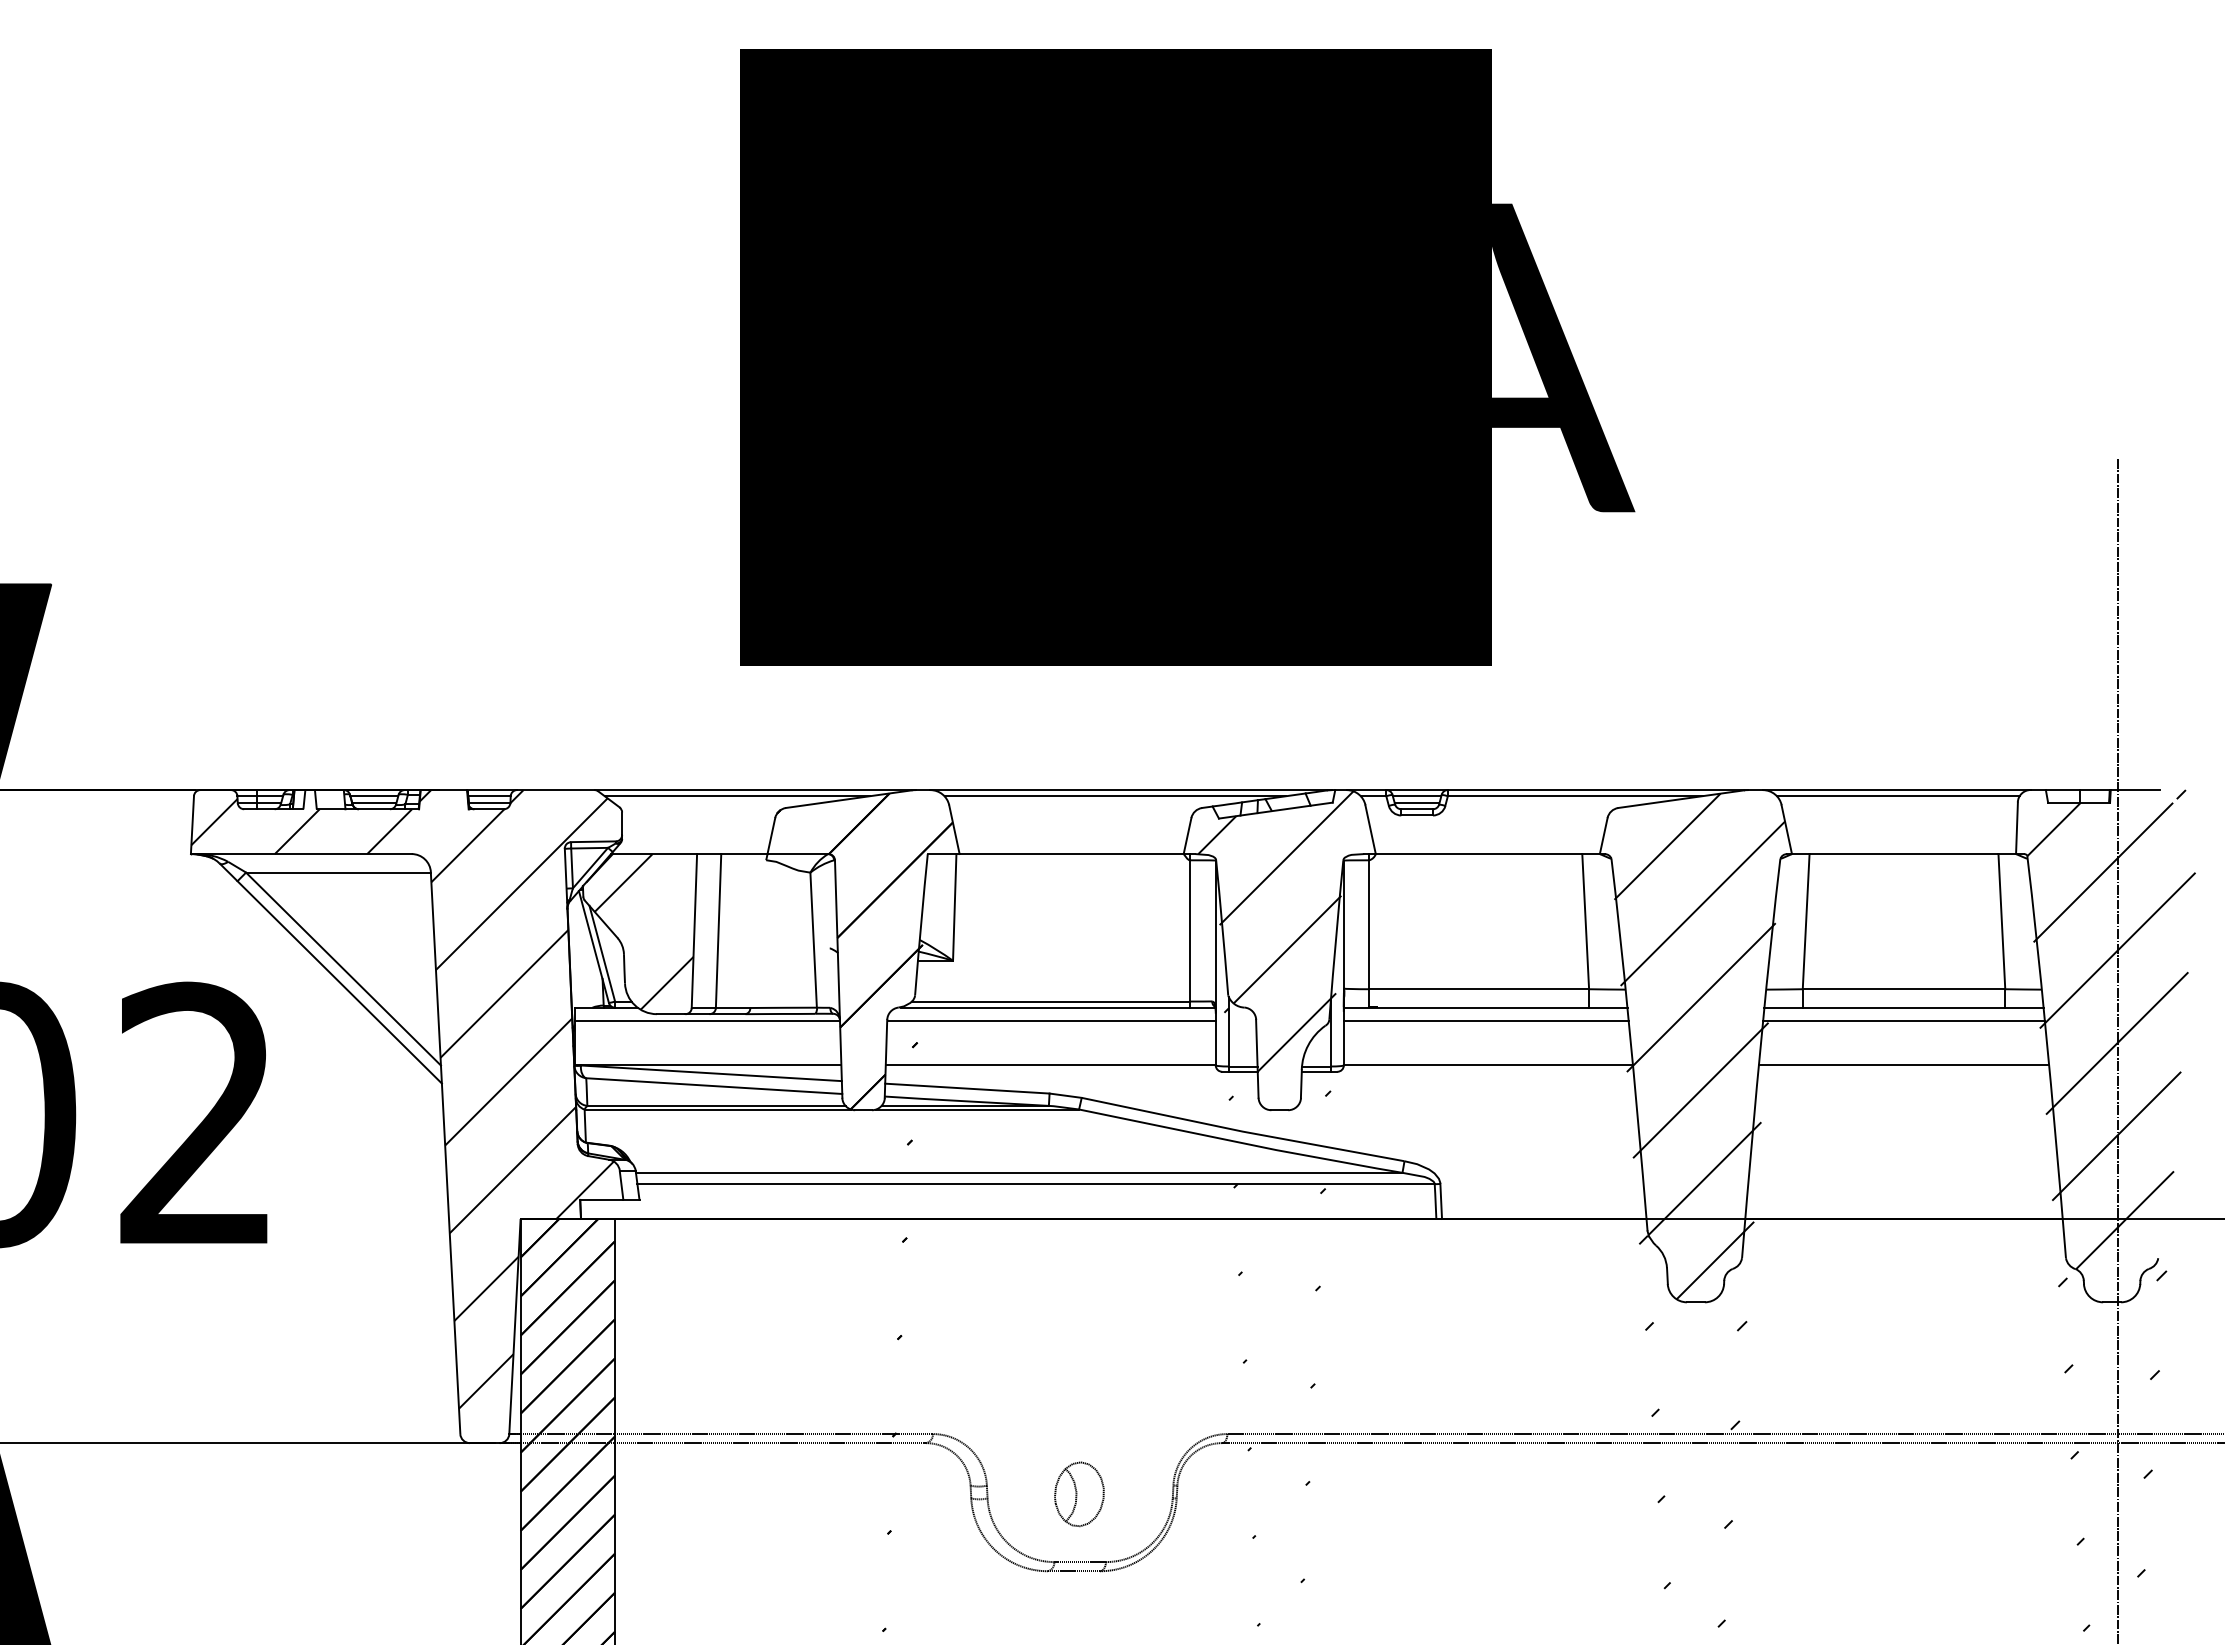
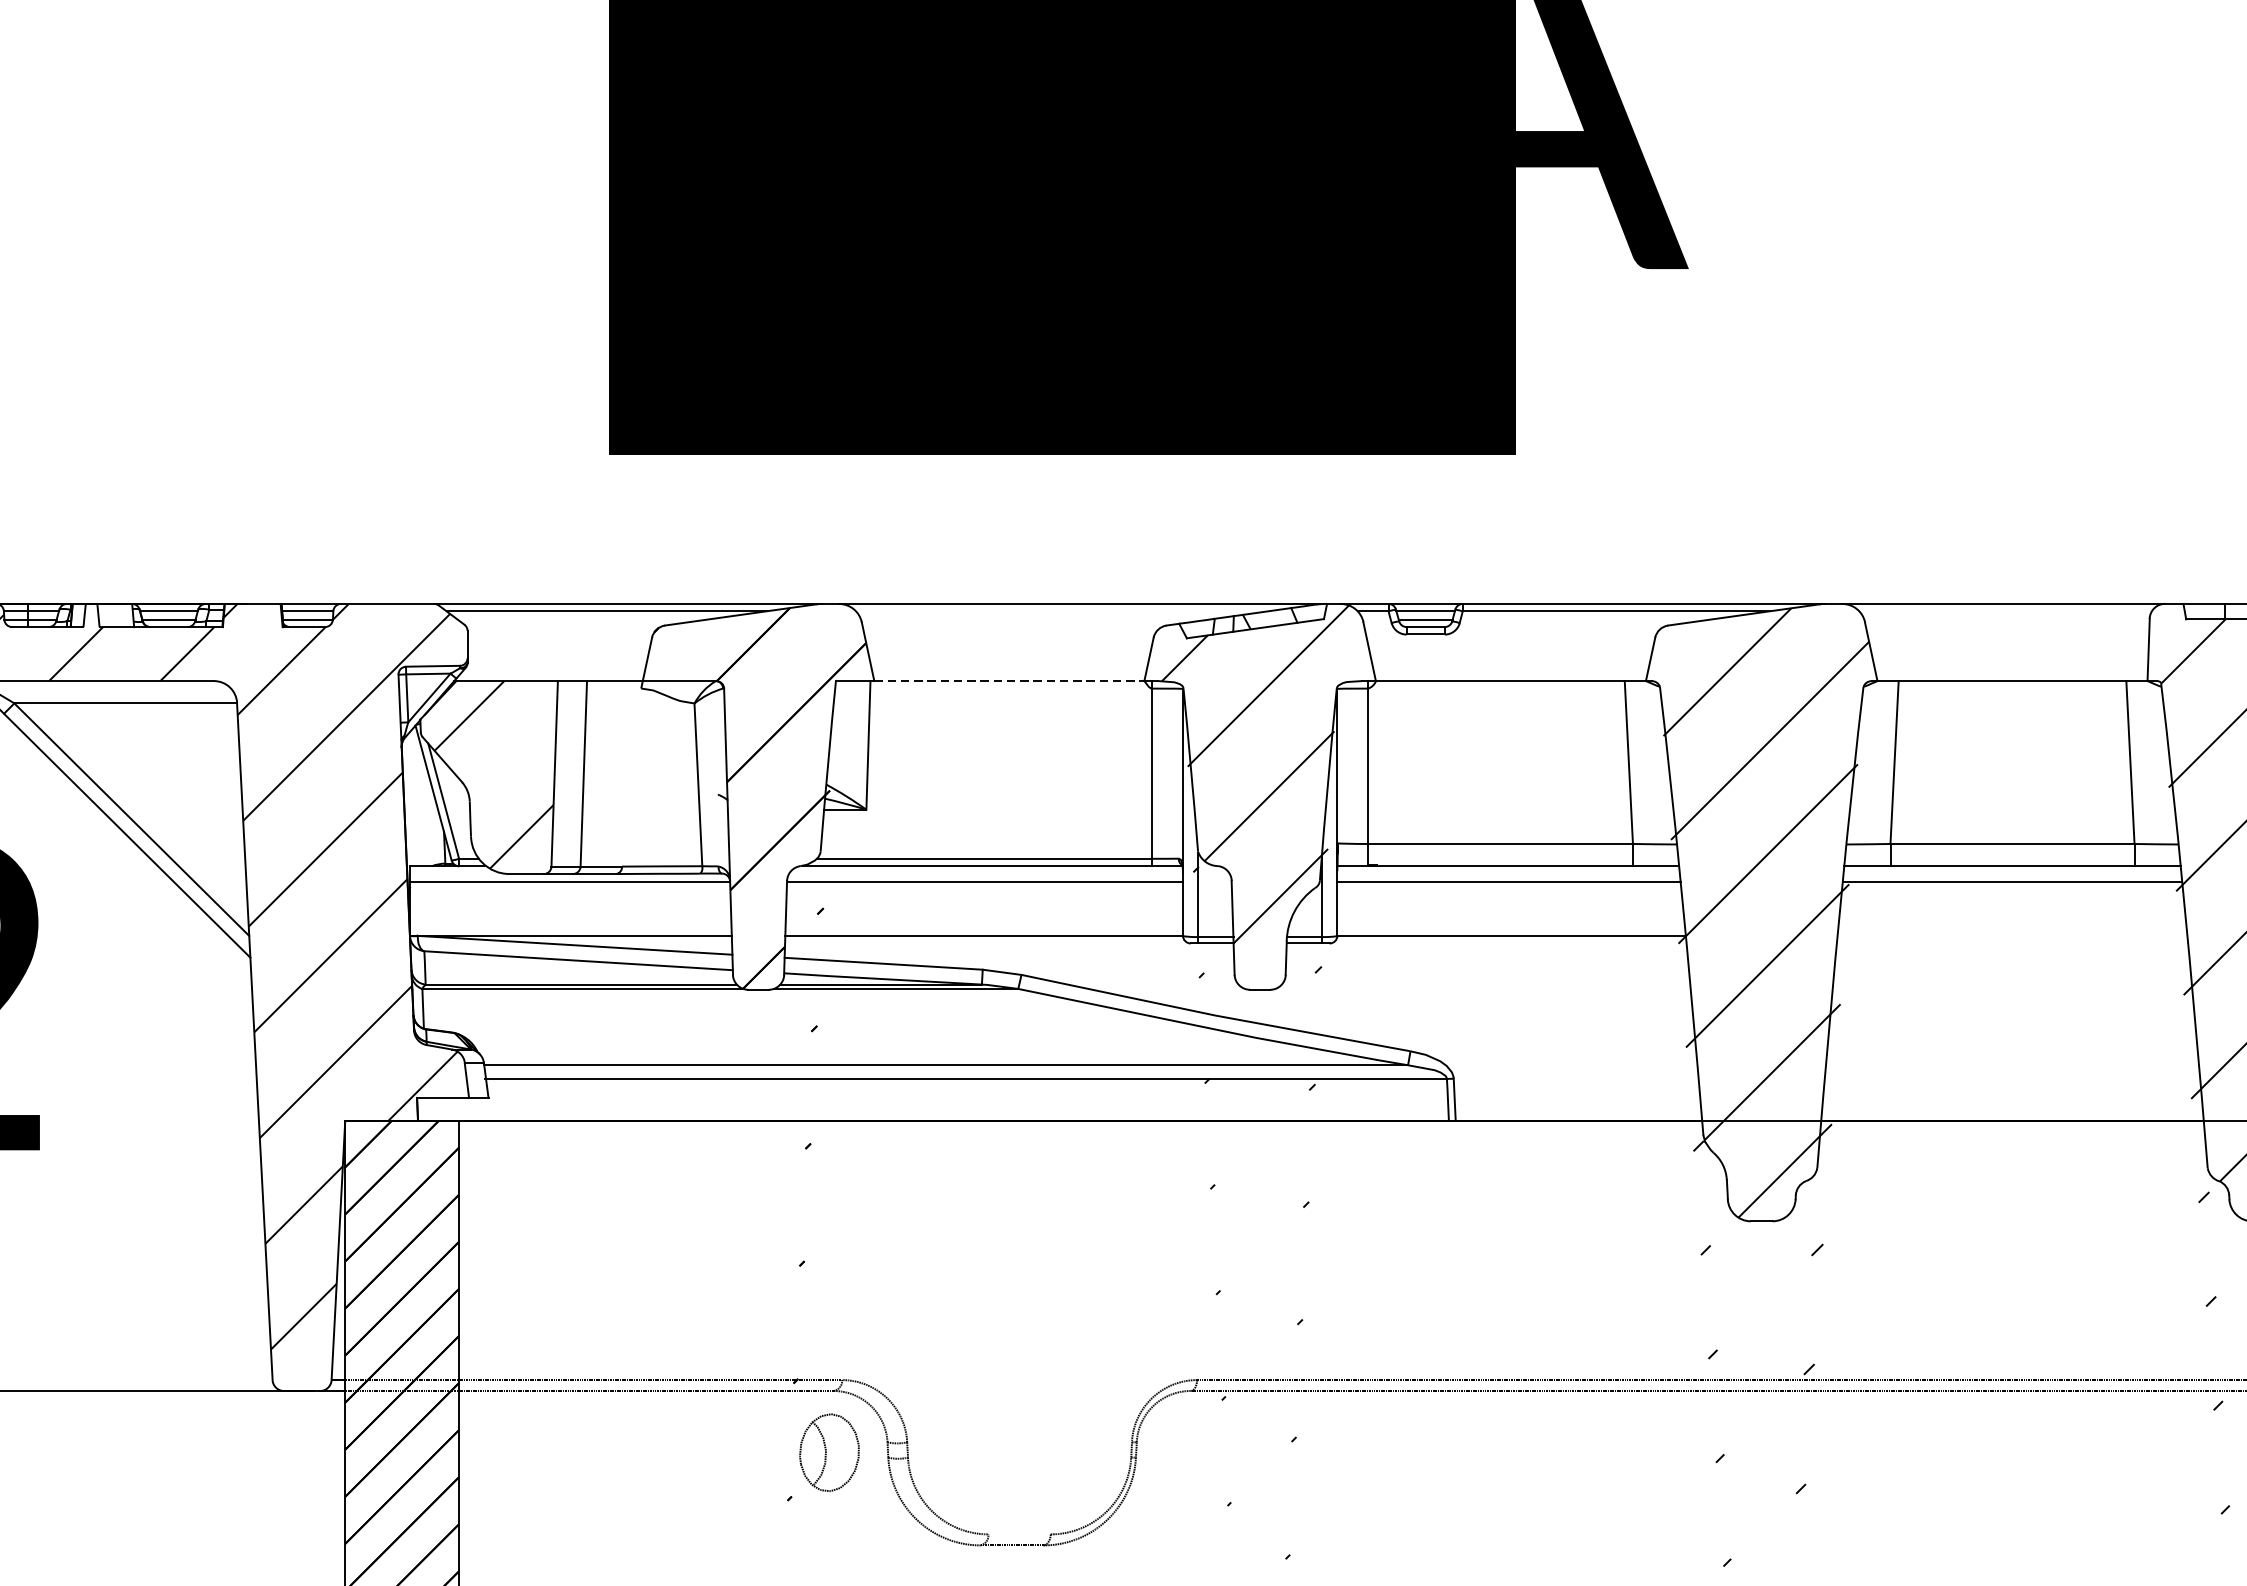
line: (1115, 796) -> (1062, 611), removed
line: (1897, 796) -> (2004, 611), removed
line: (1072, 854) -> (1010, 681), solid -> dashed
line: (1903, 1065) -> (2011, 935), removed
part: (1079, 1494) -> (829, 1452), moved
line: (1080, 1562) -> (1020, 1534), removed

